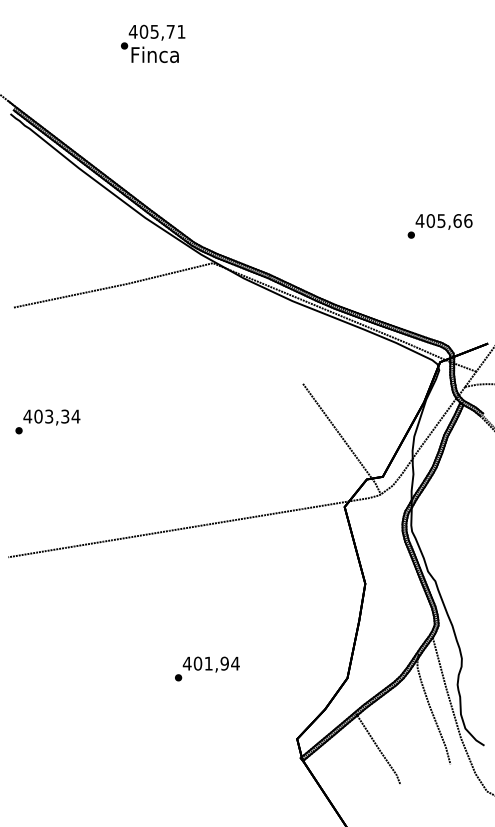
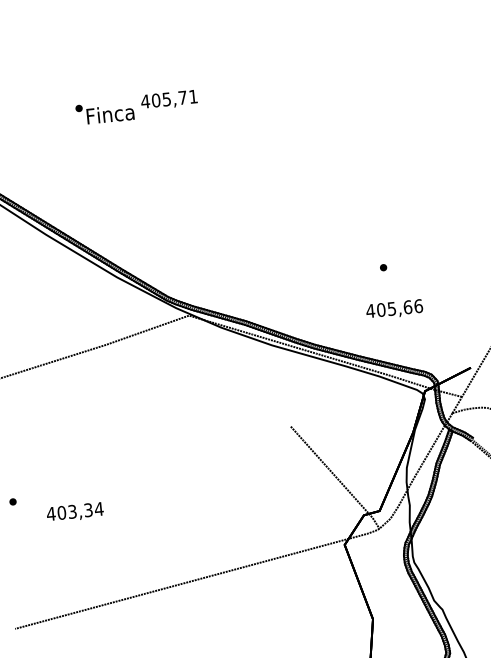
text: (156, 32) -> (168, 99), moved
text: (443, 221) -> (393, 309), moved
text: (51, 417) -> (74, 512), moved

